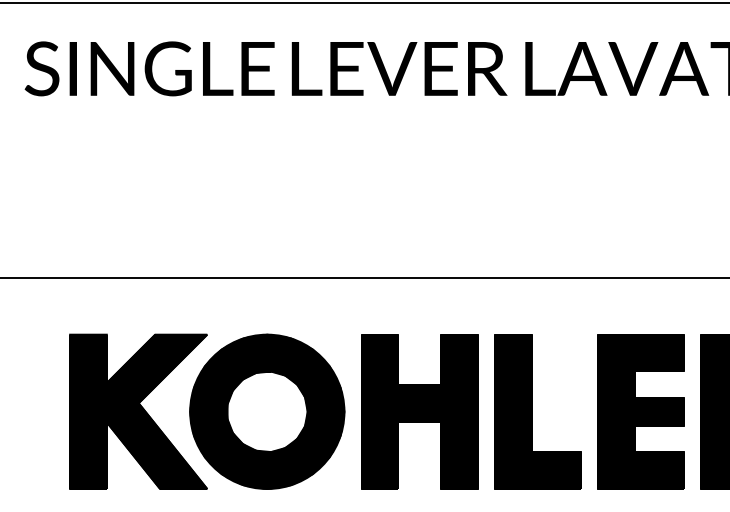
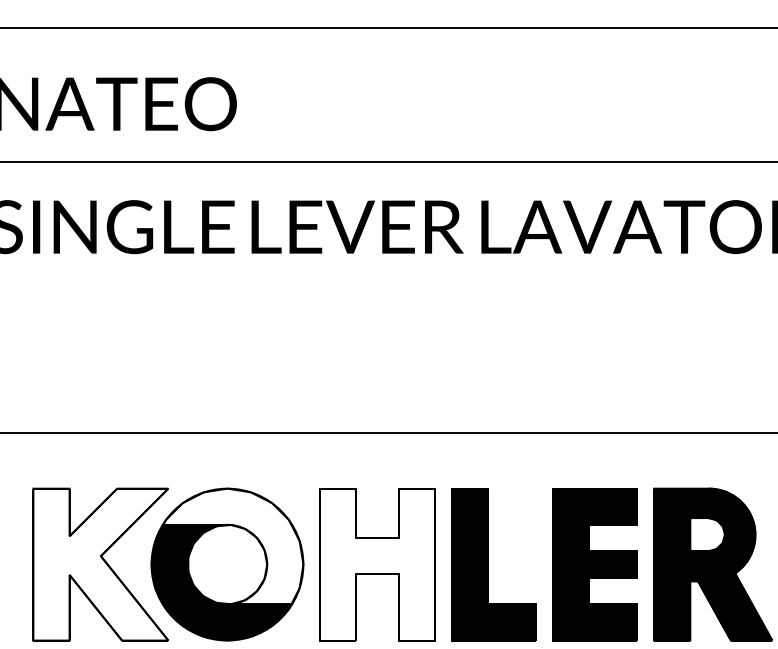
fill: (273, 393) -> (233, 546), removed
fill: (138, 411) -> (100, 564), removed
fill: (419, 411) -> (377, 564), removed

